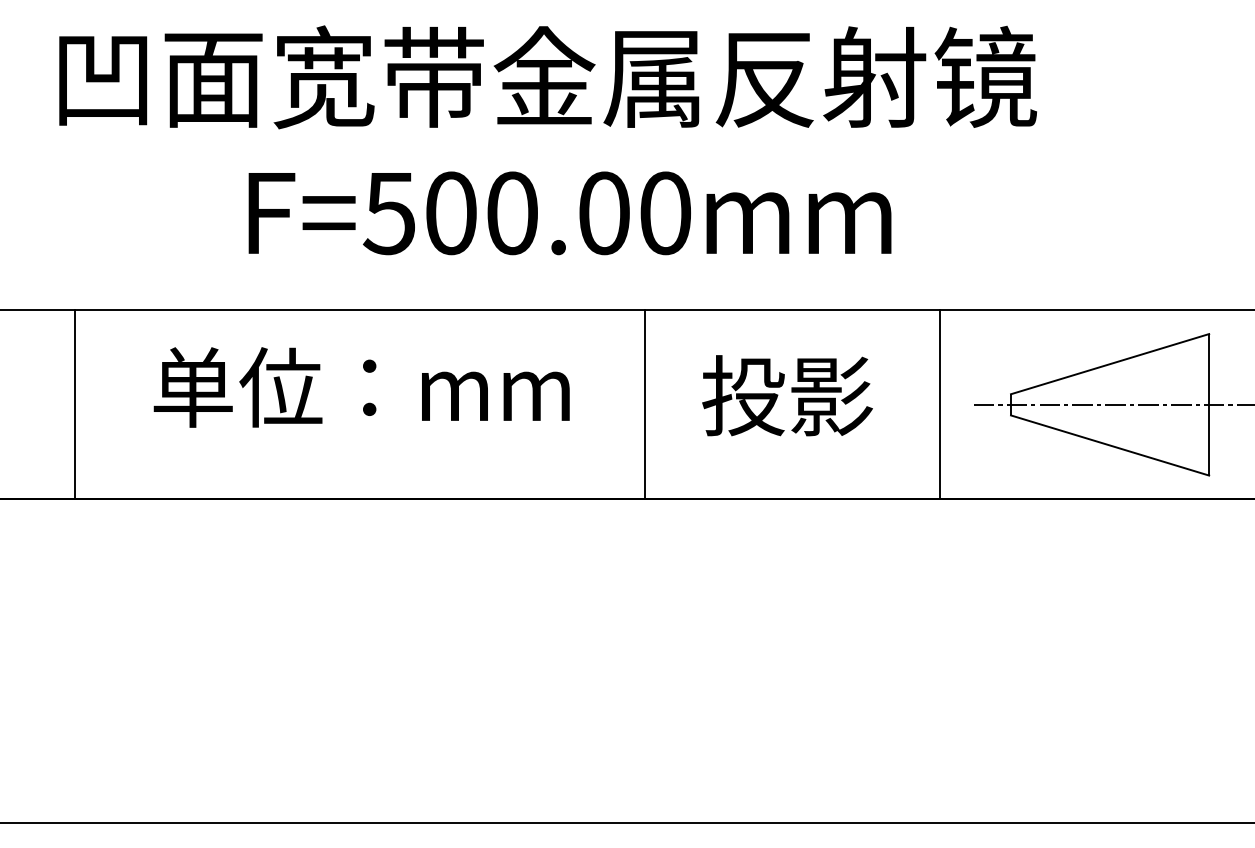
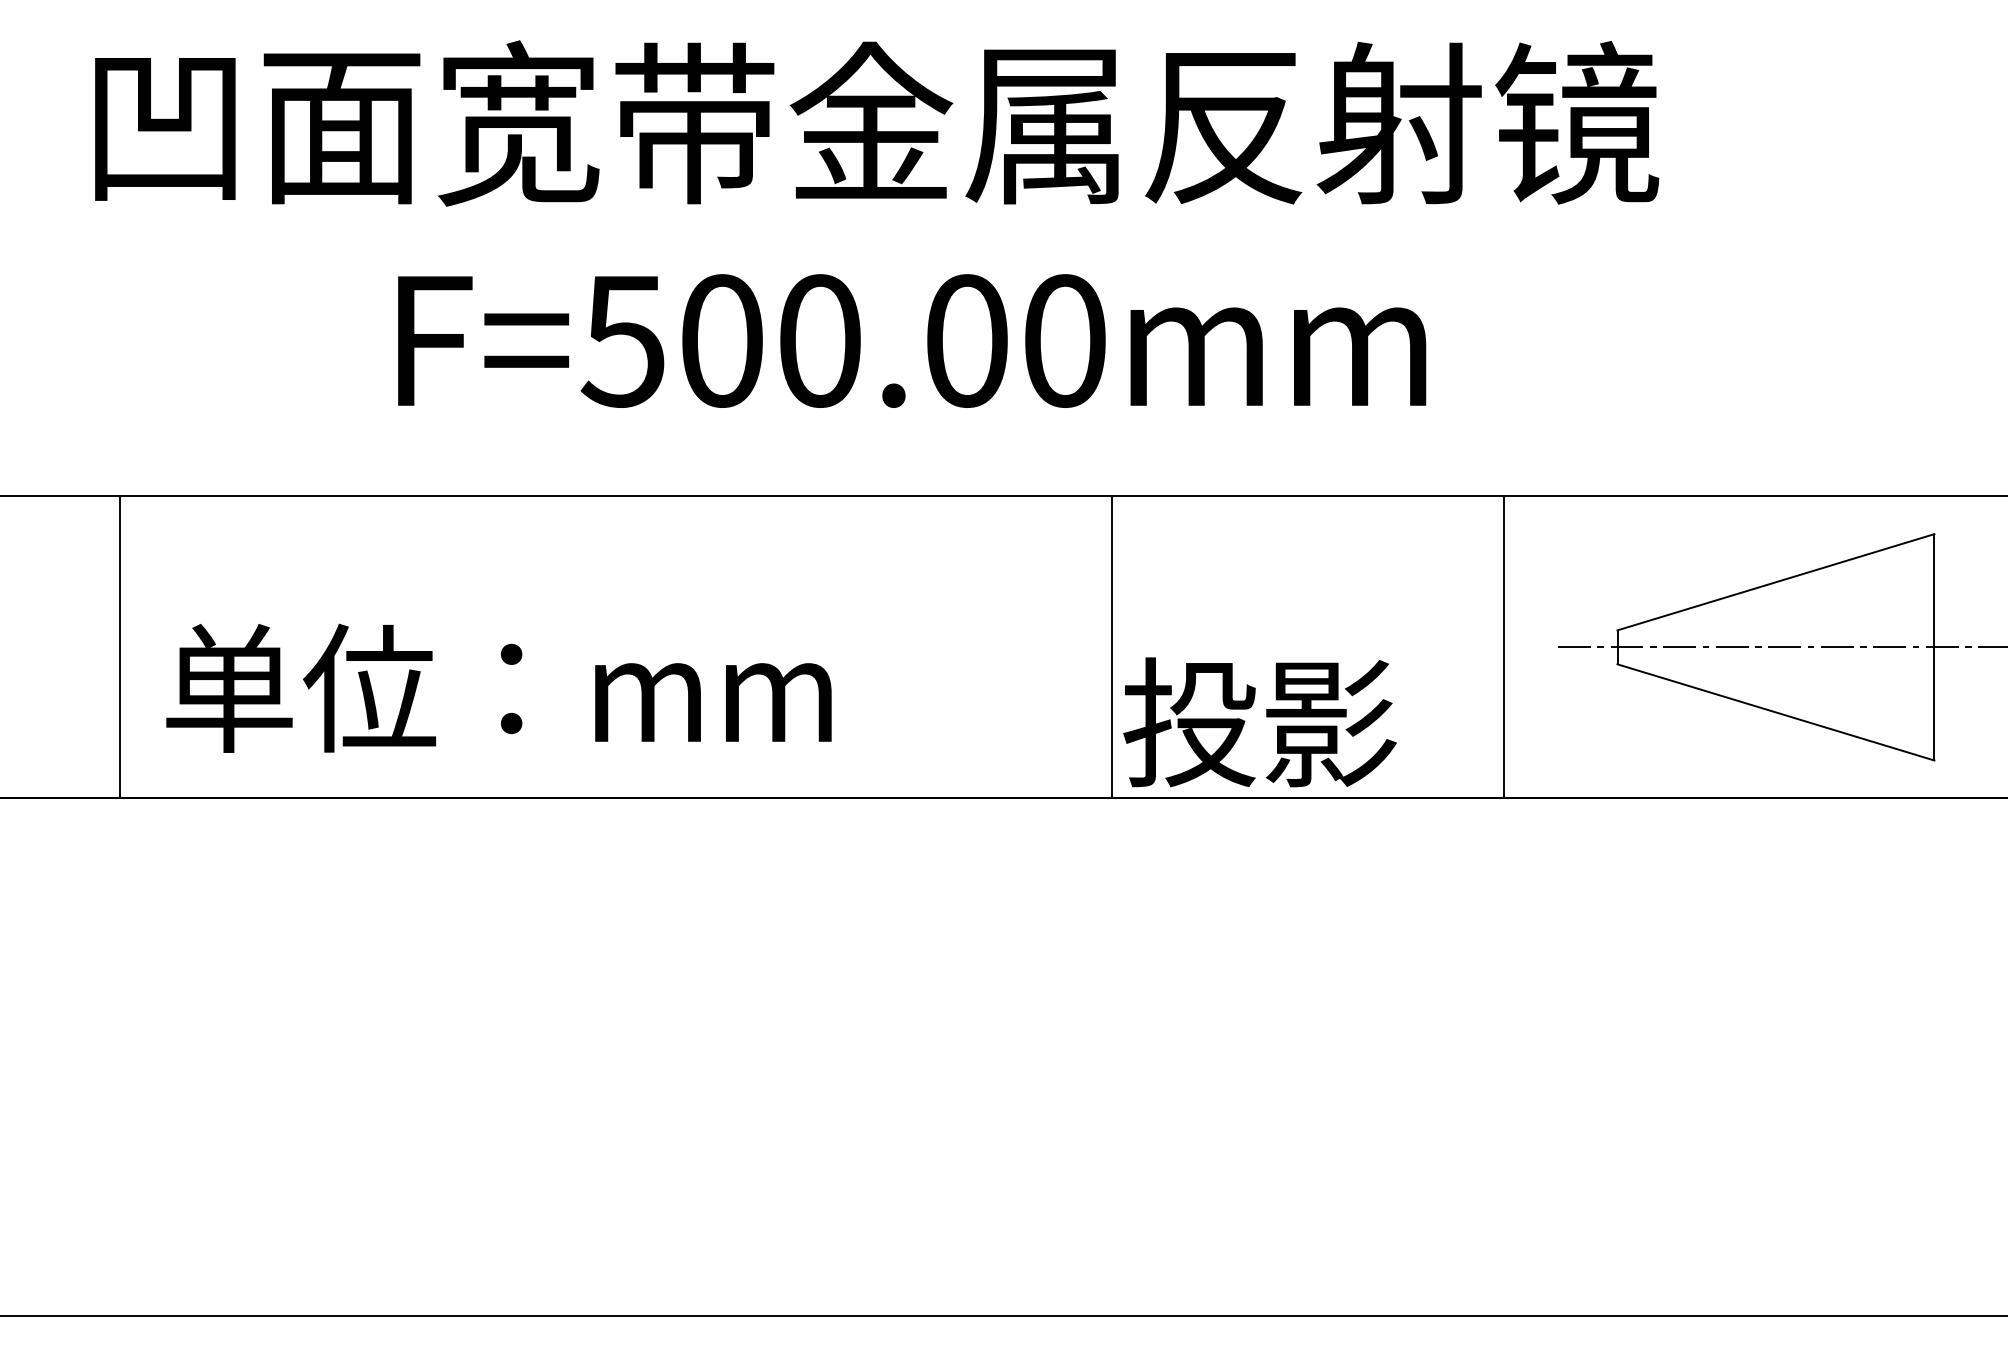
text: (361, 387) -> (498, 688), moved
text: (787, 395) -> (1259, 721), moved
line: (644, 404) -> (1111, 646), moved

